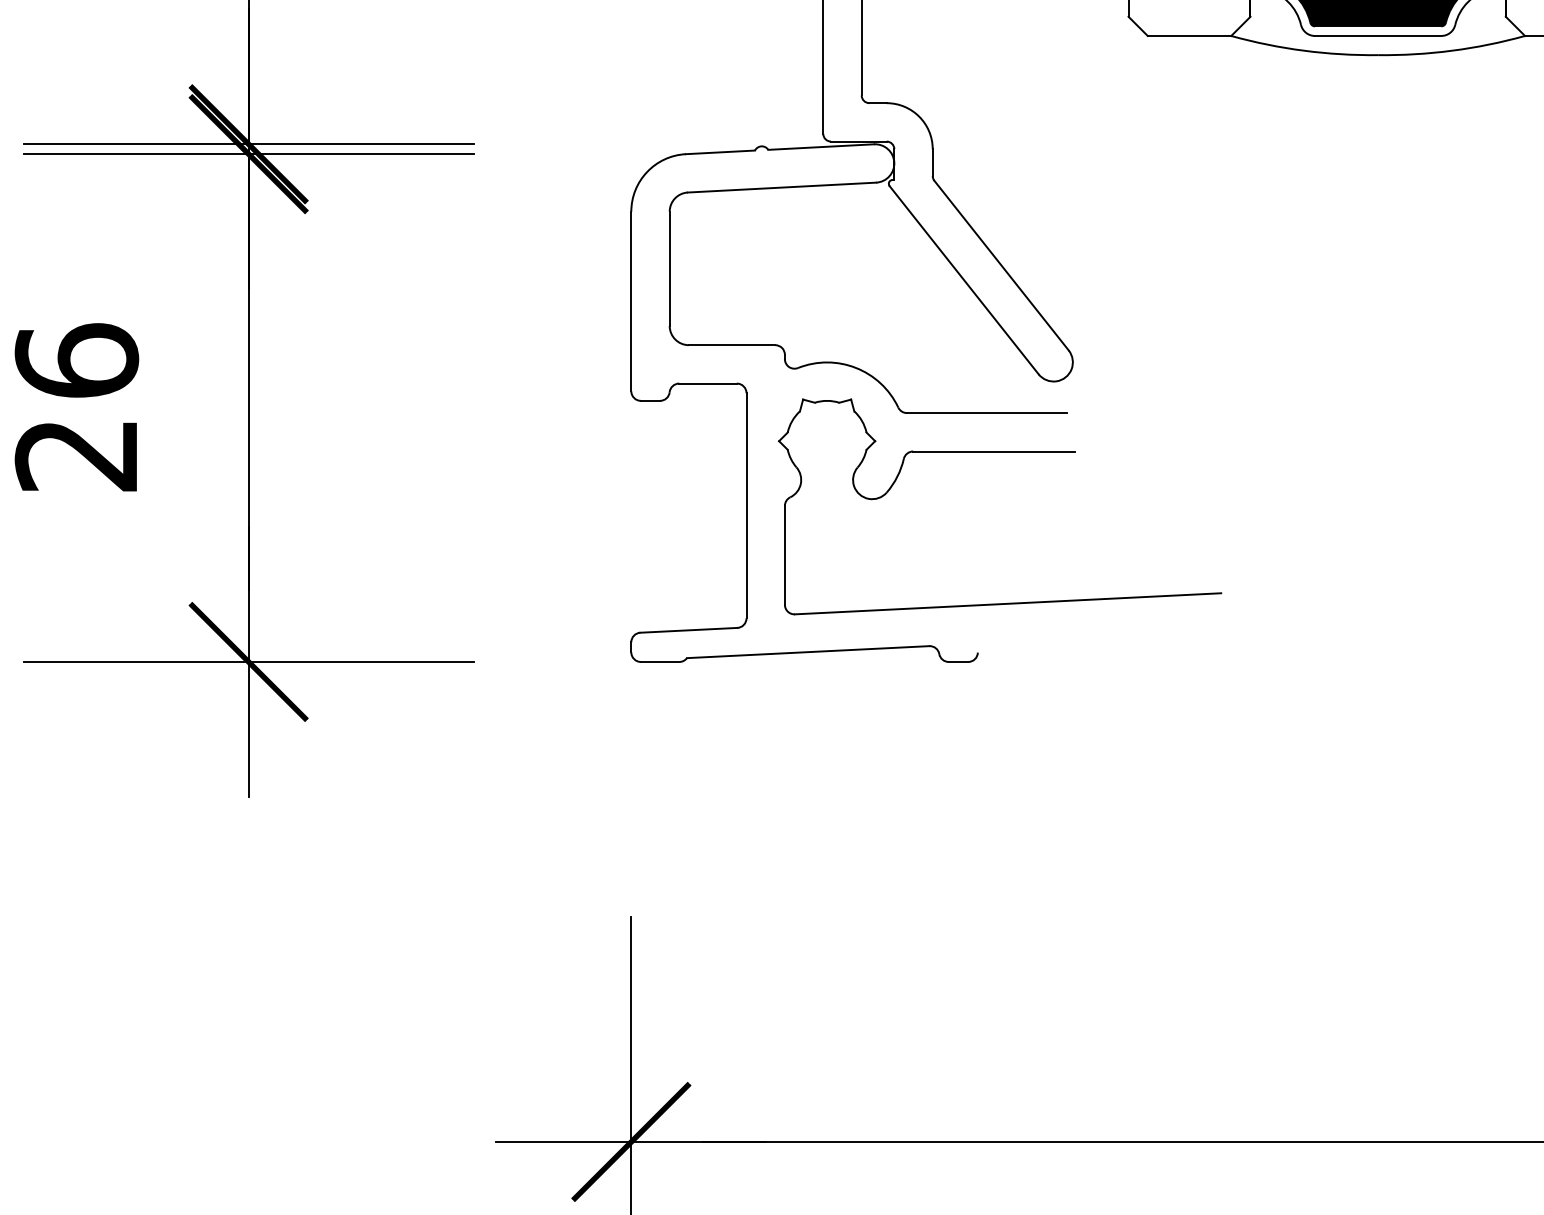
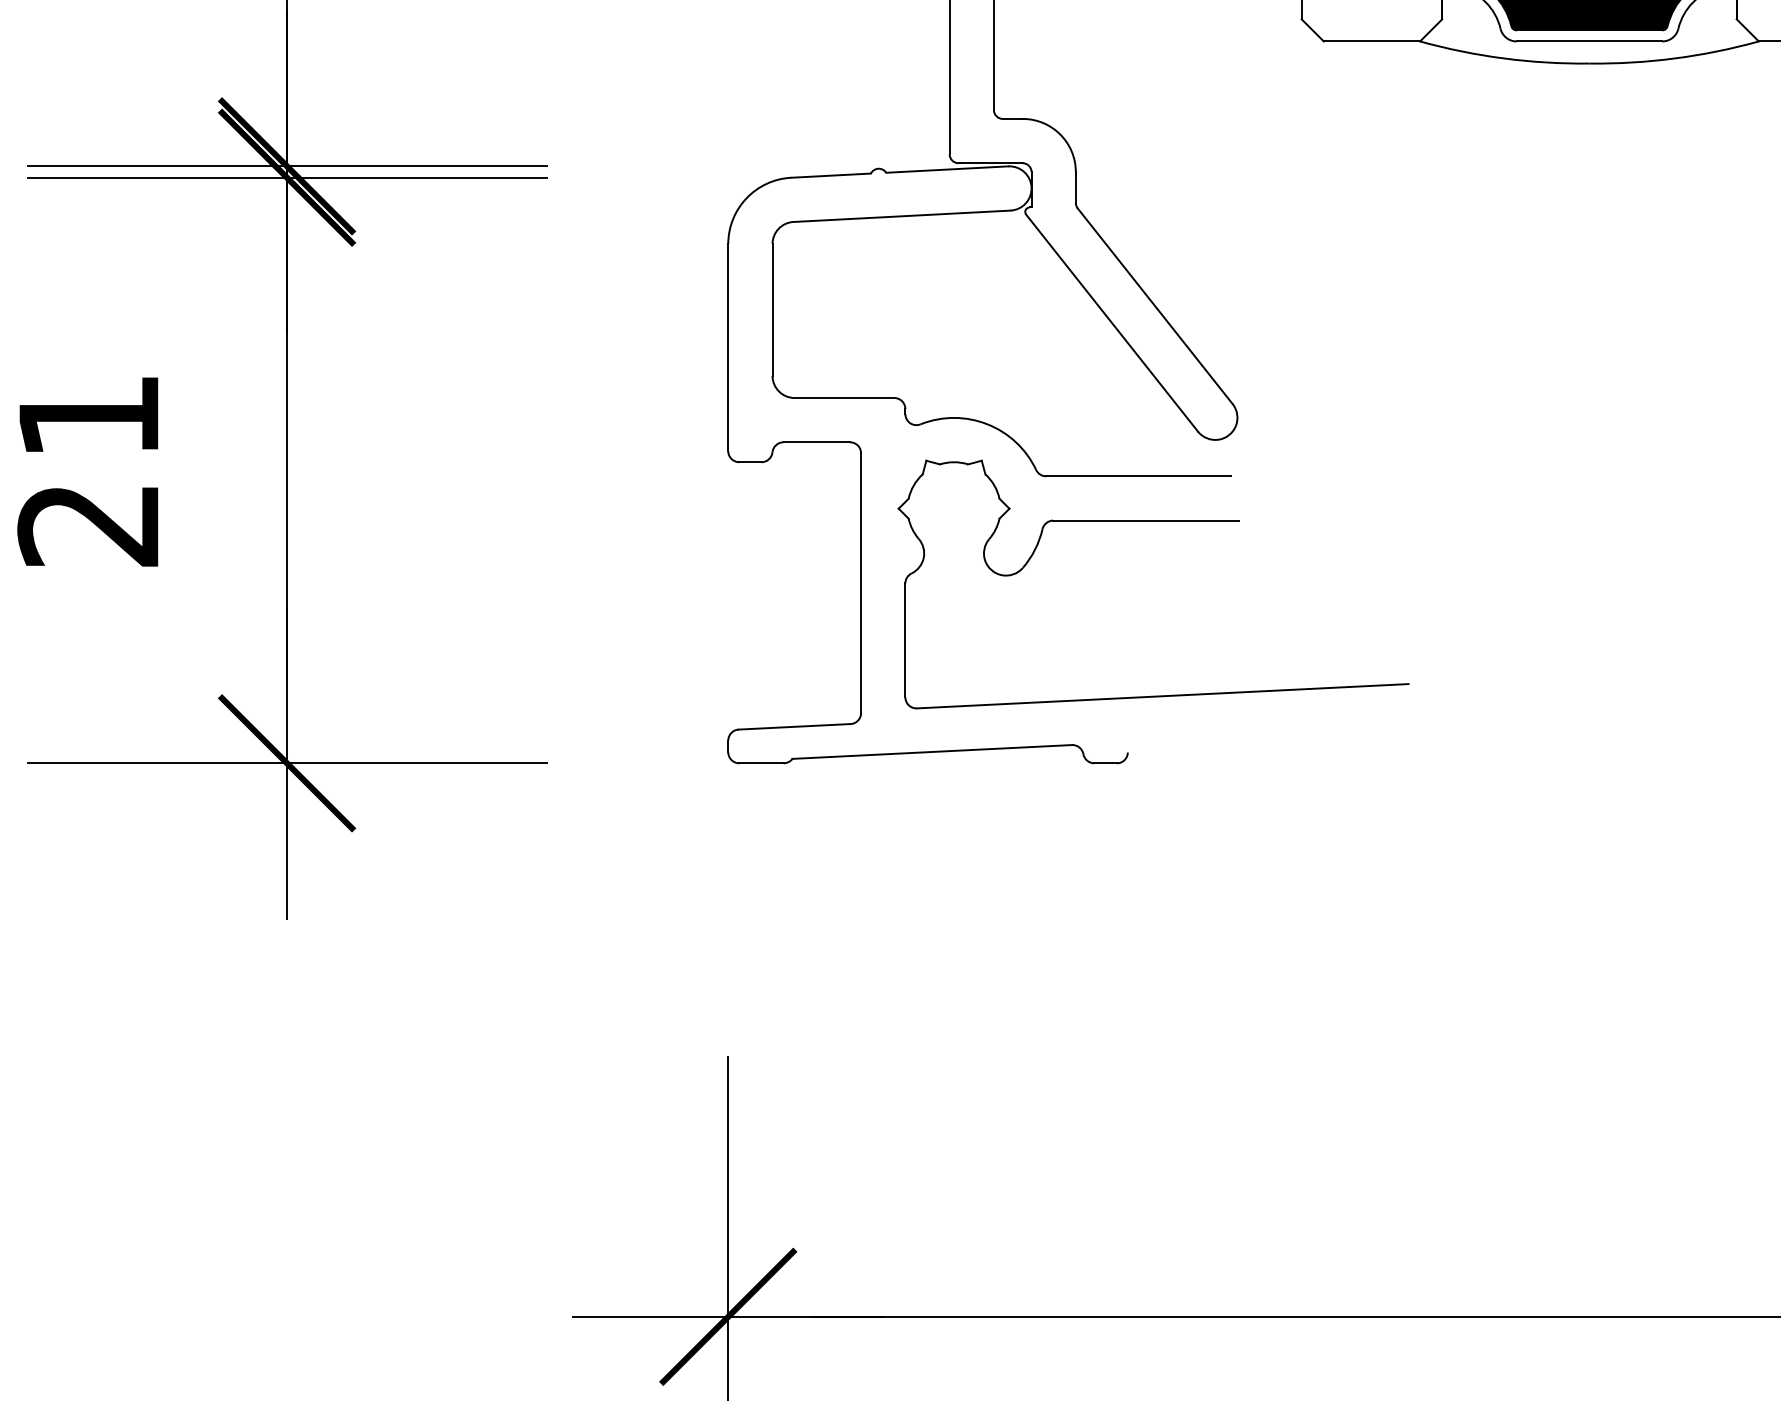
text: (76, 360) -> (88, 415), 26 -> 21

